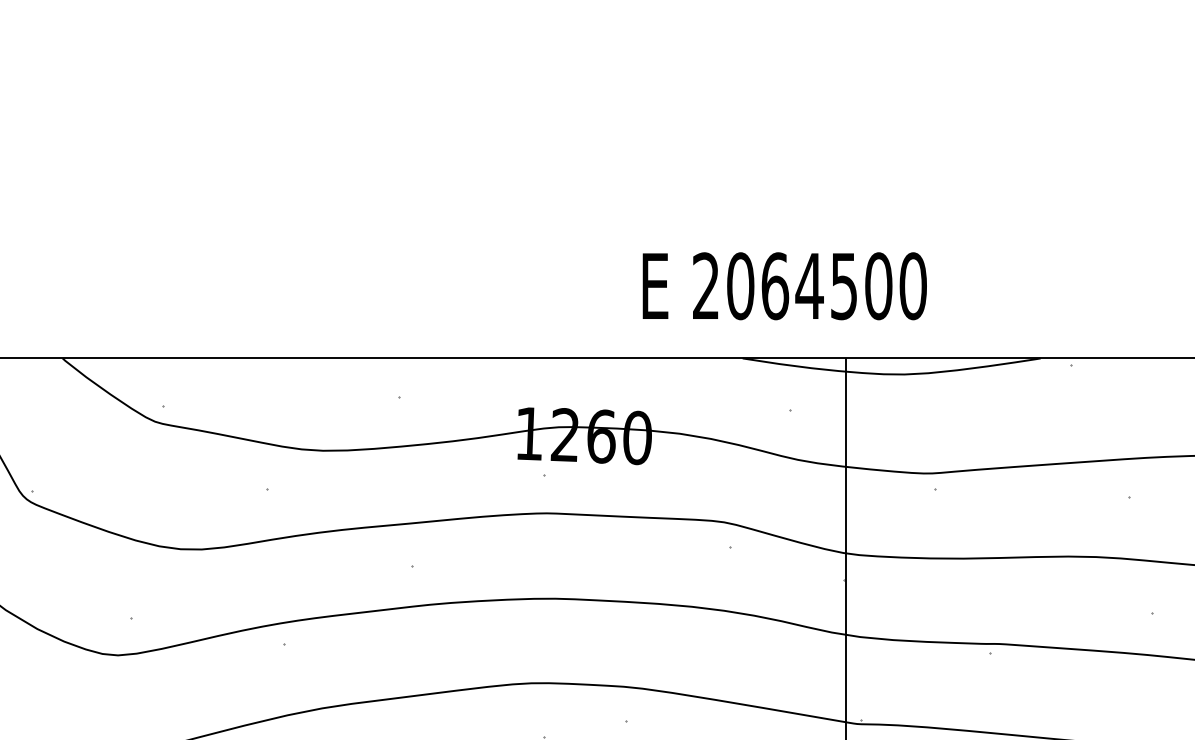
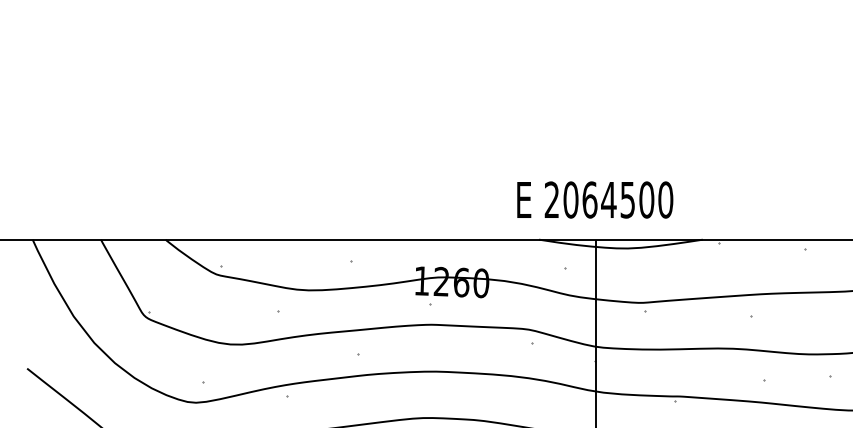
text: (785, 285) -> (595, 199), moved

